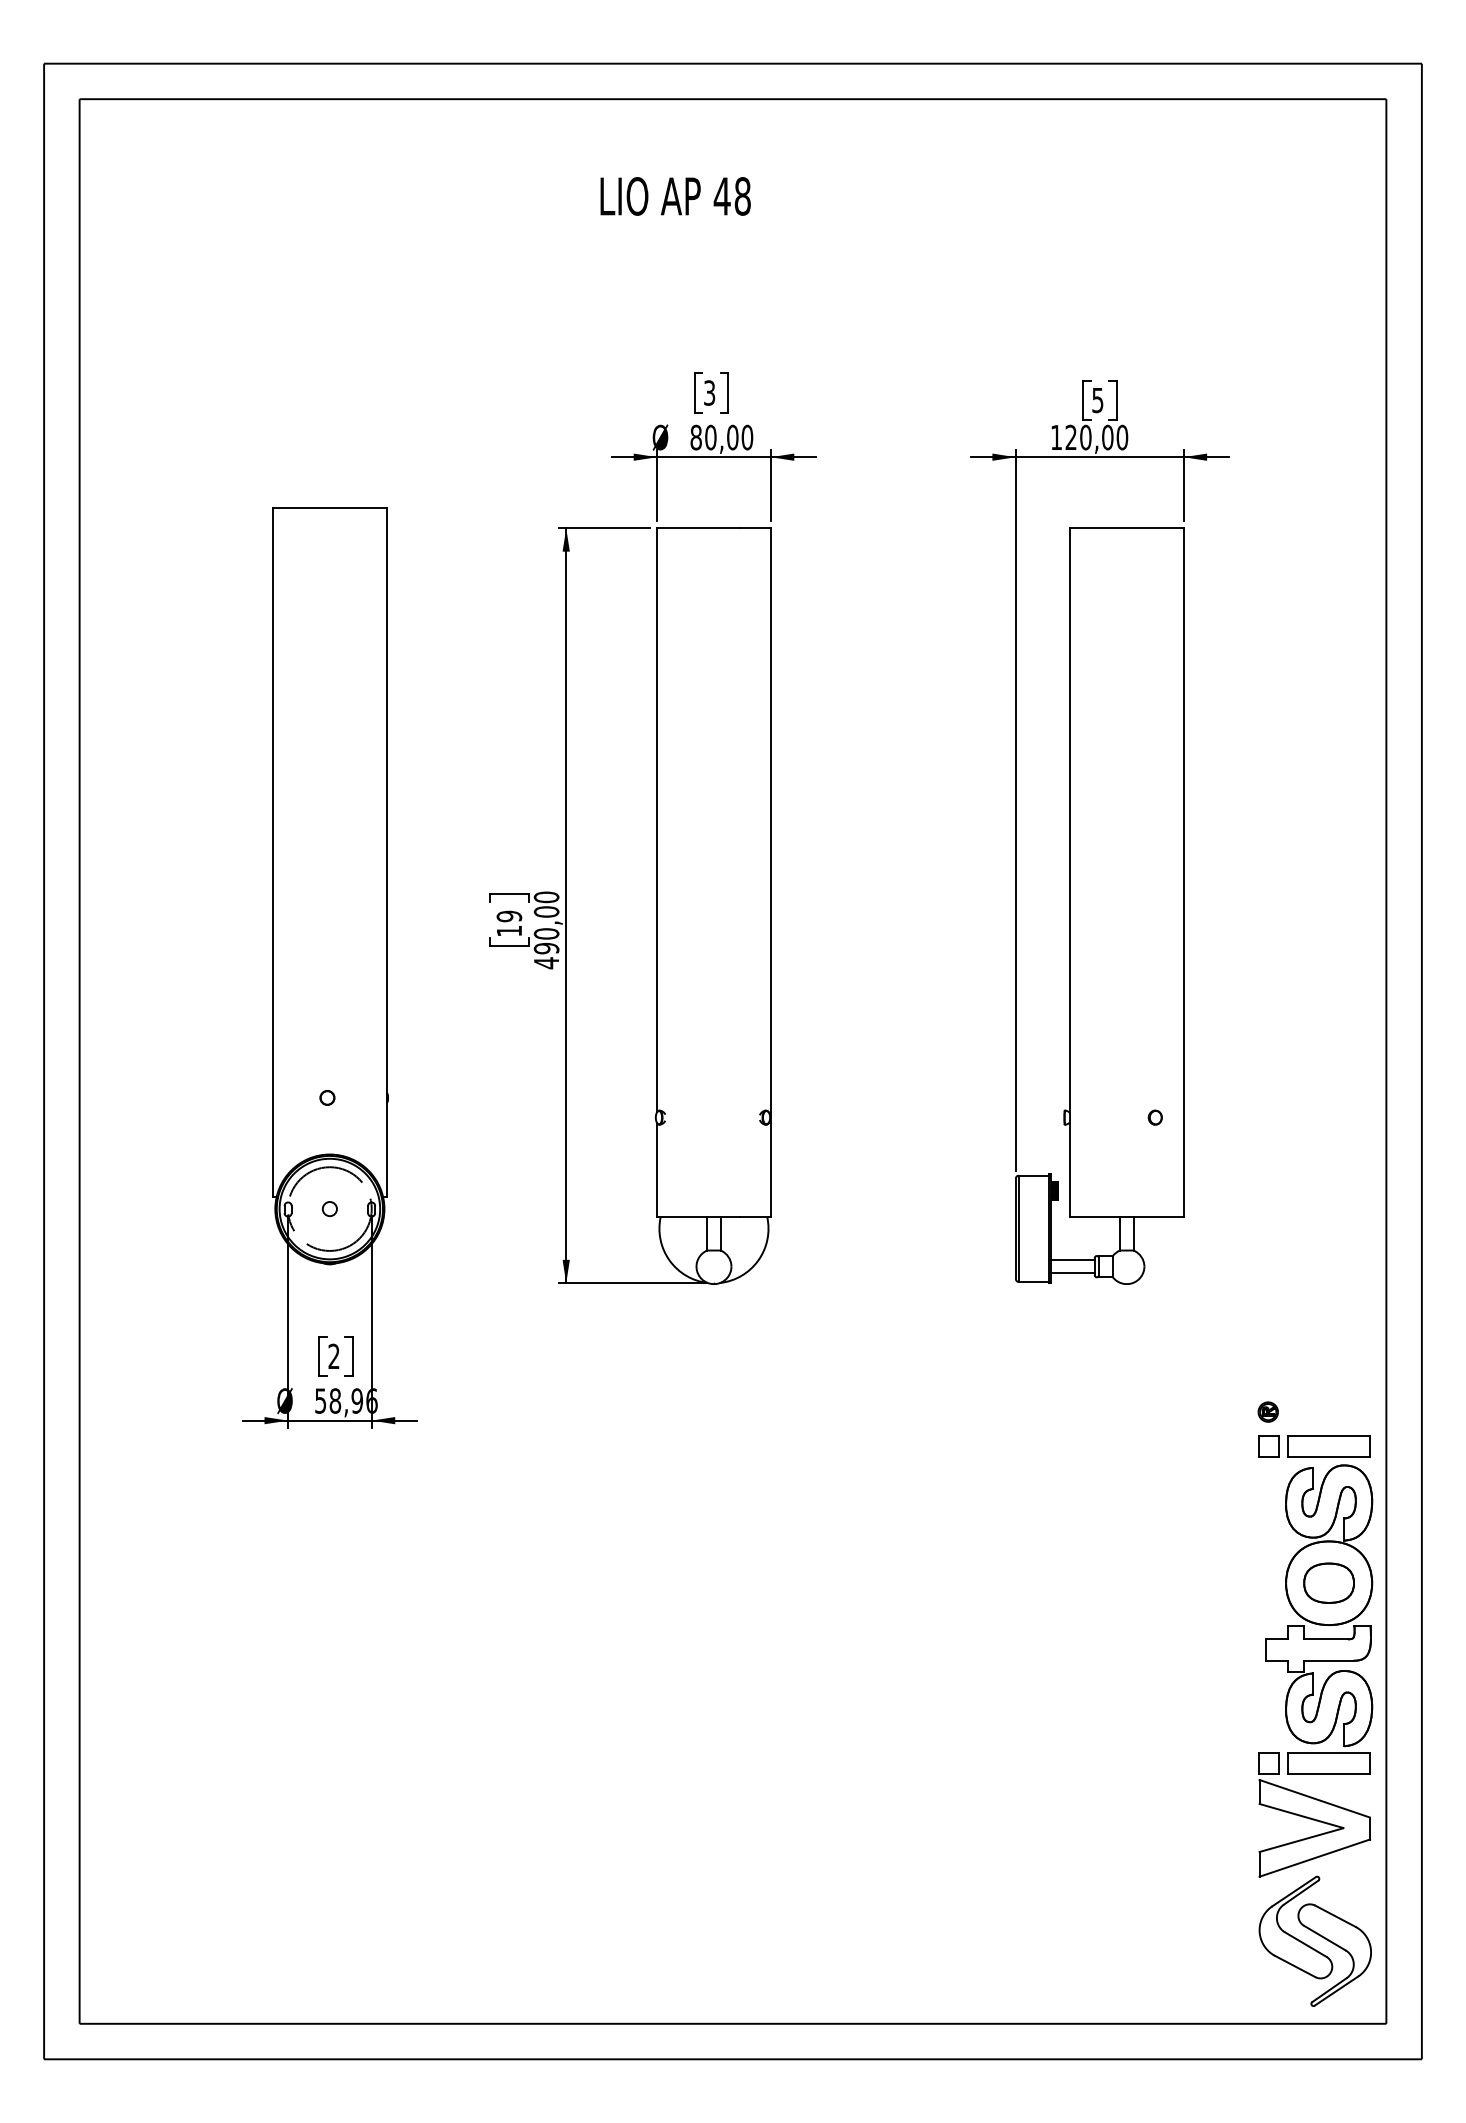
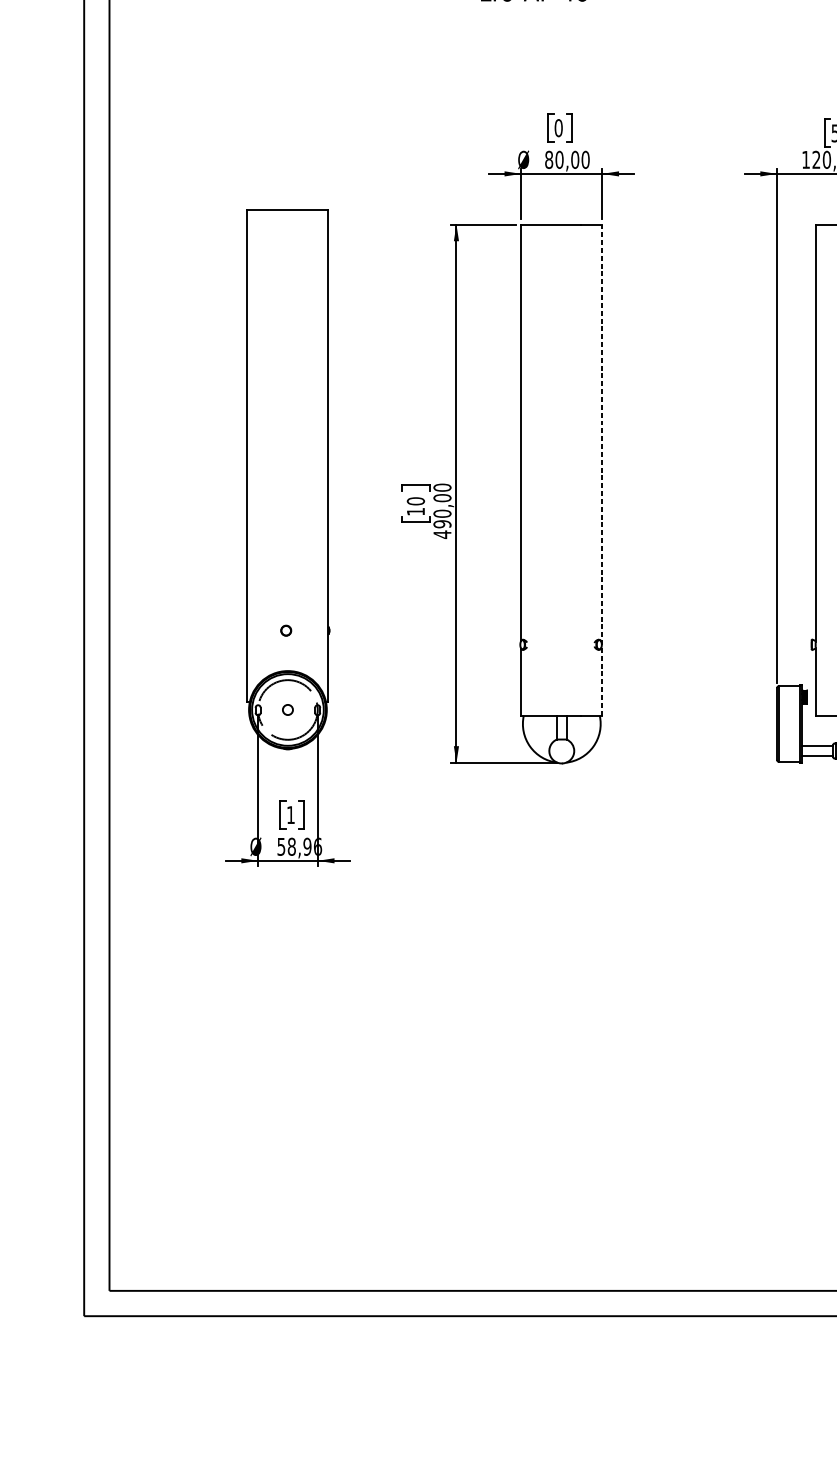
text: (709, 392) -> (558, 127), 3 -> 0
line: (770, 872) -> (602, 469), solid -> dashed
text: (509, 916) -> (416, 501), 19 -> 10
text: (333, 1355) -> (290, 814), 2 -> 1

